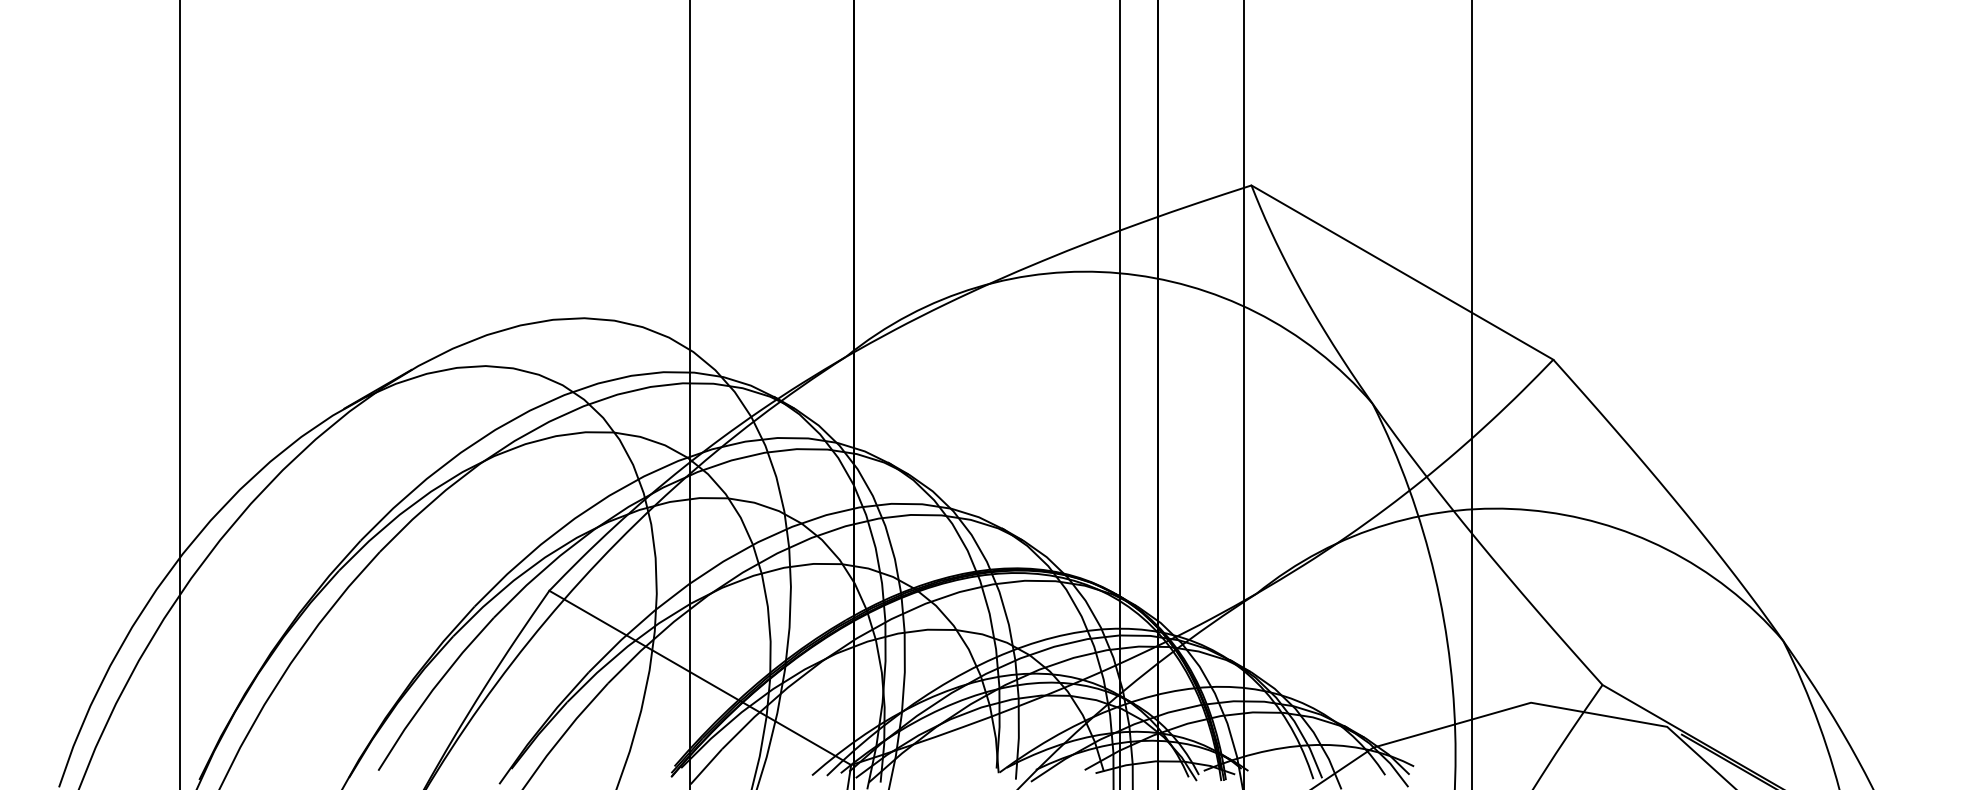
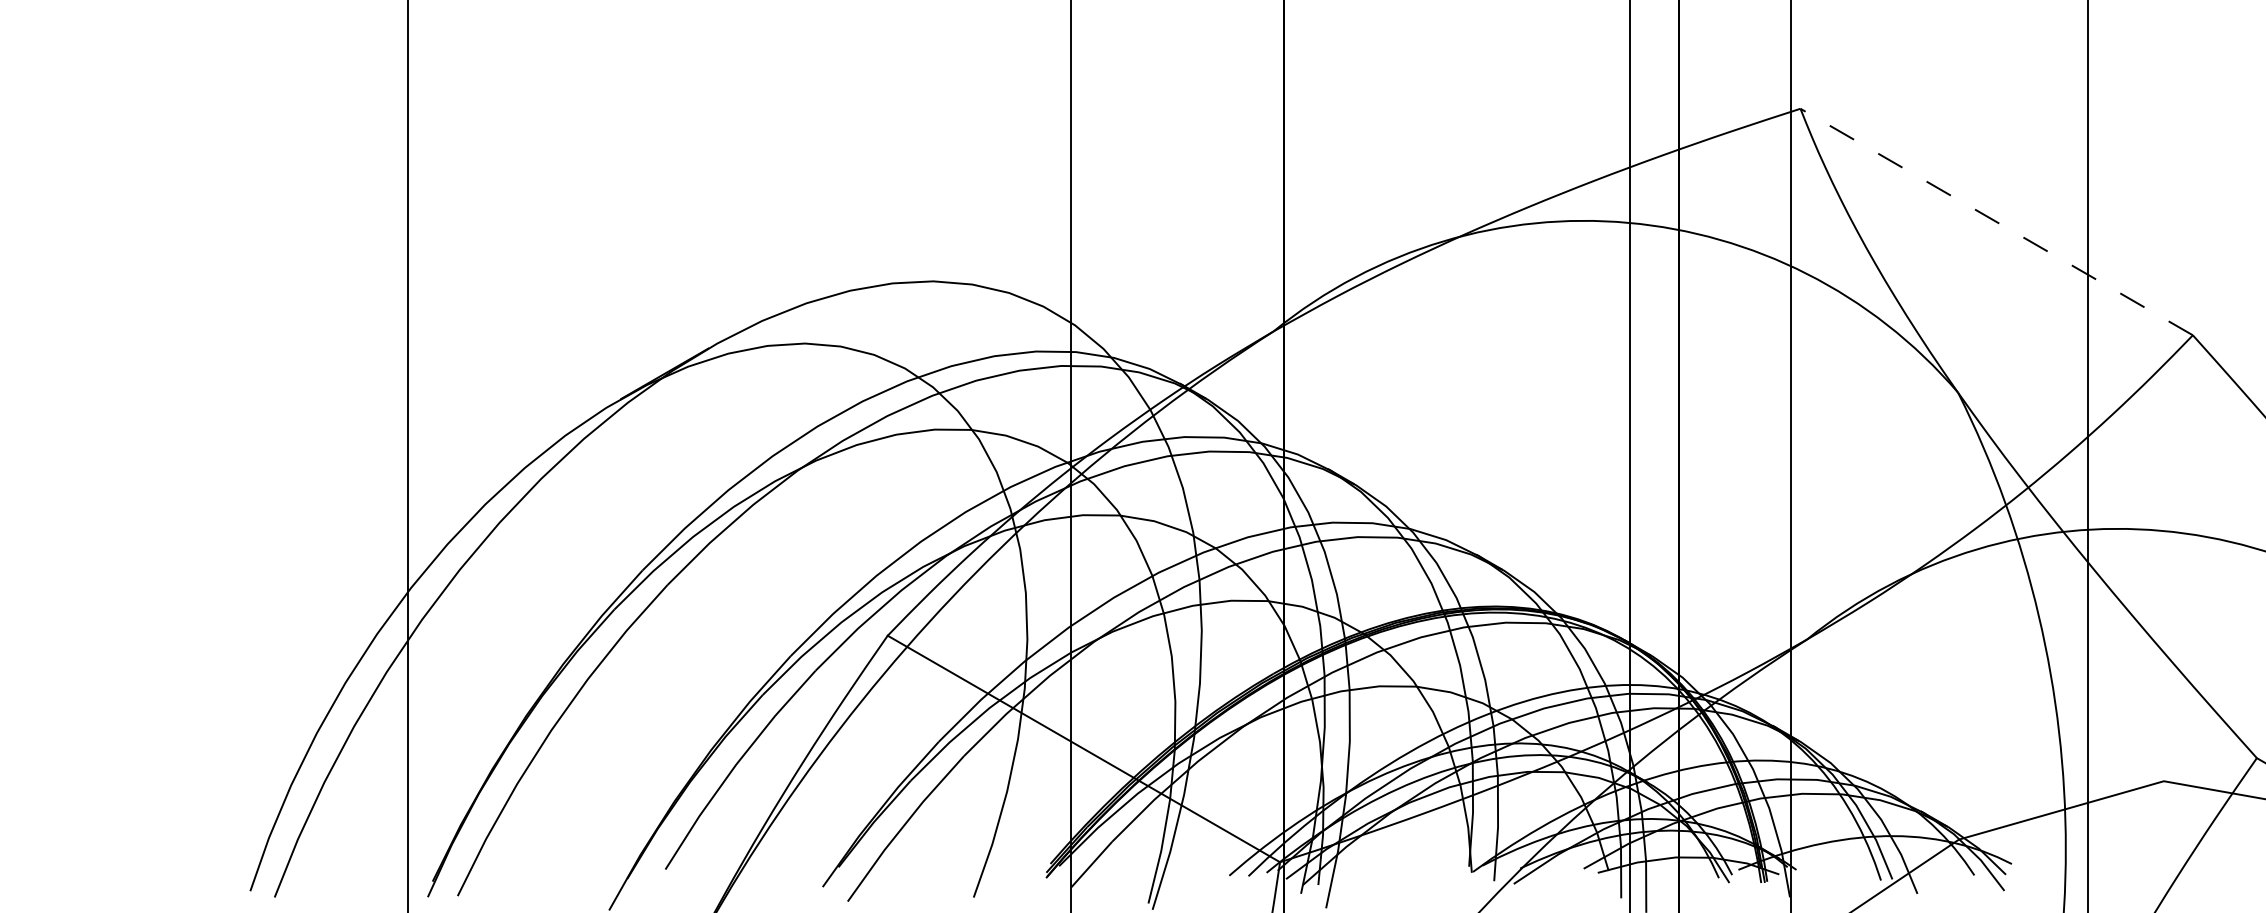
line: (1401, 272) -> (1995, 221), solid -> dashed

